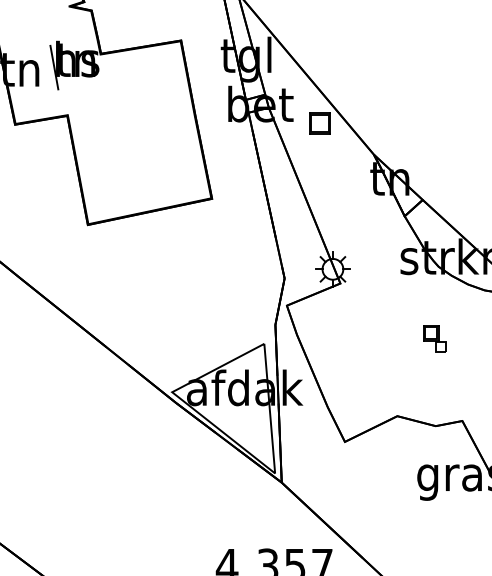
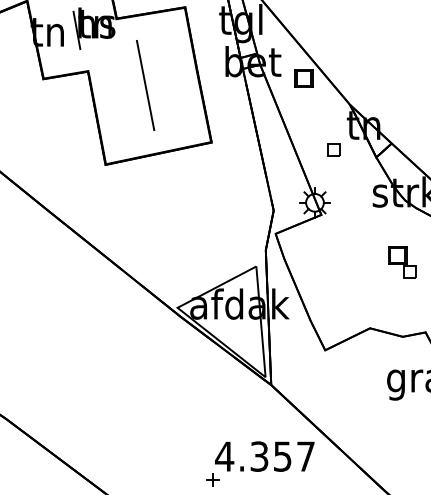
line: (134, 132) -> (145, 85), added
part: (354, 206) -> (333, 149), added
part: (435, 339) -> (402, 262), size x1.43

